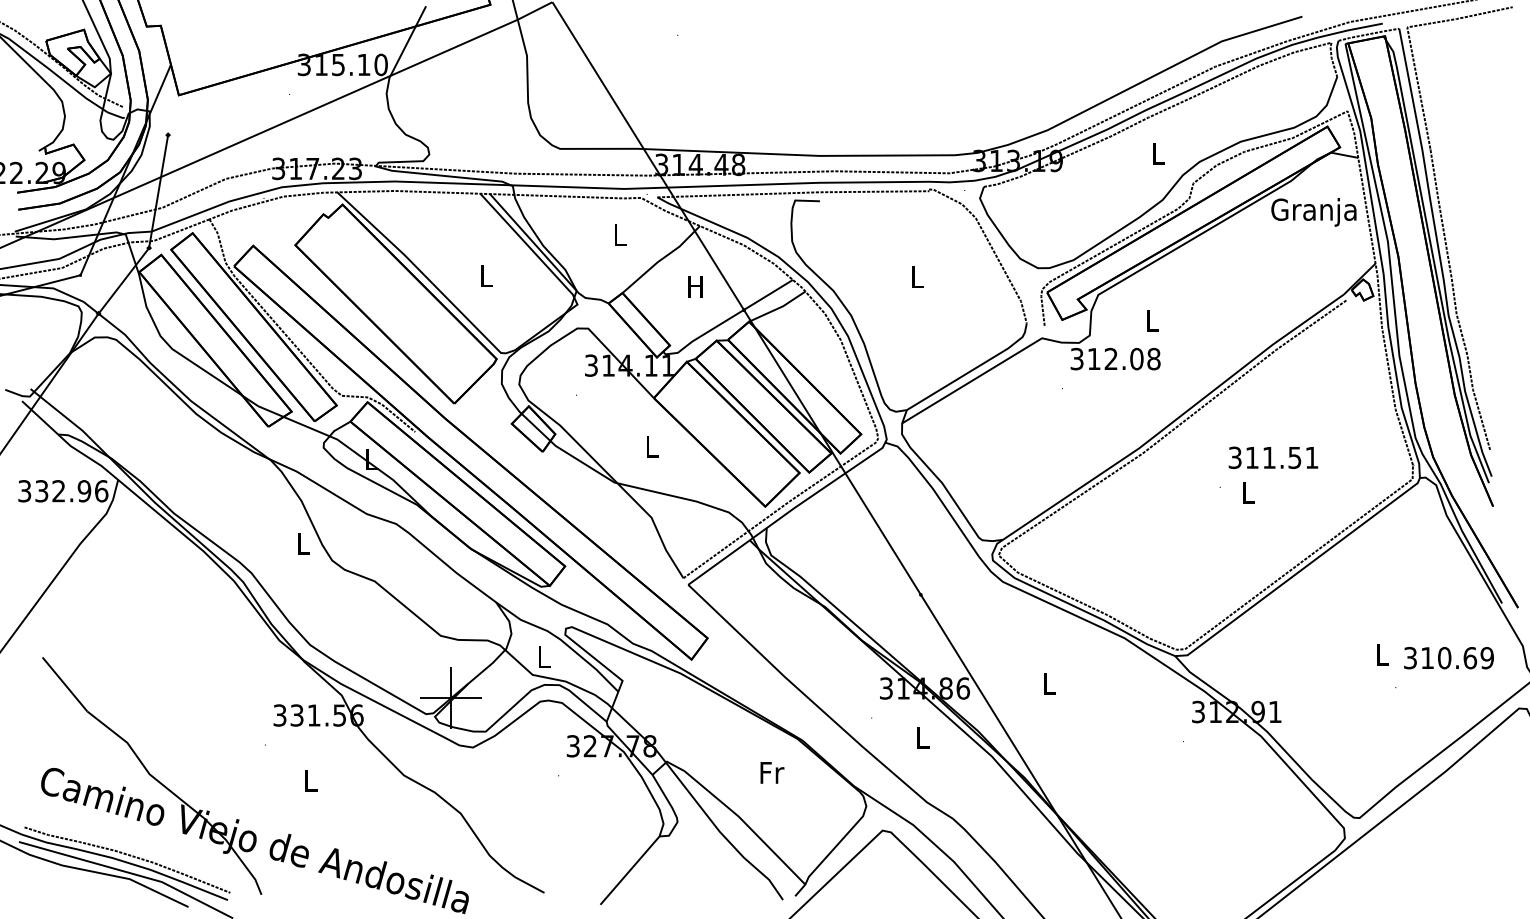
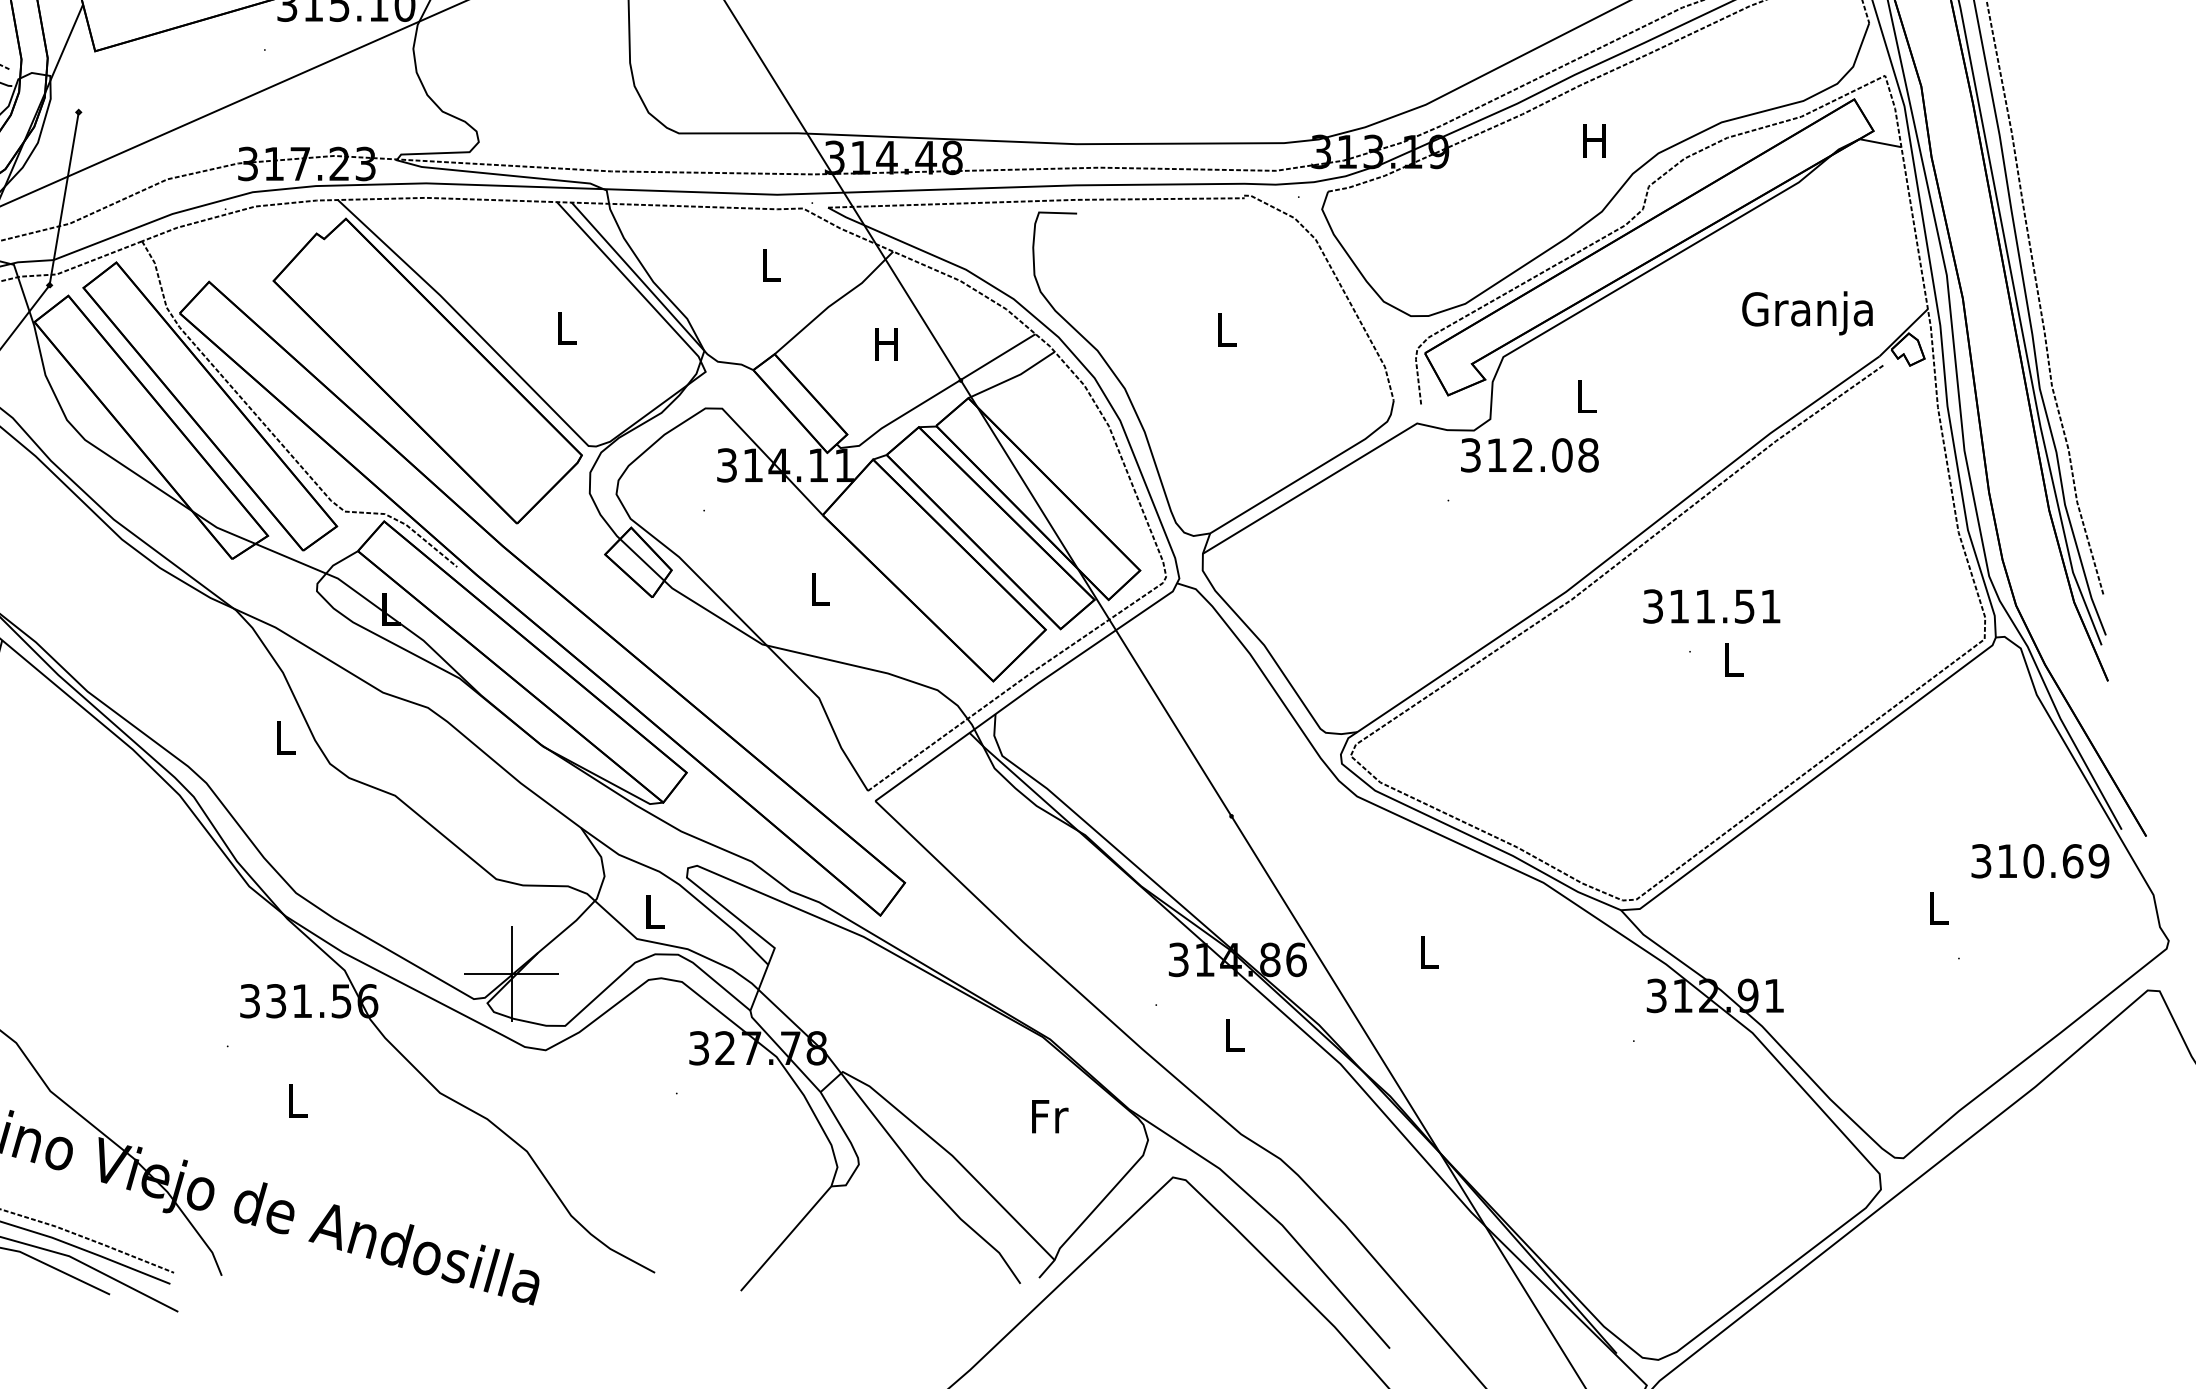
text: (1157, 153) -> (1593, 140), L -> H
text: (1313, 212) -> (1806, 313), moved
text: (1273, 457) -> (1711, 606), moved
text: (1448, 658) -> (2039, 861), moved
text: (772, 772) -> (1050, 1116), moved

